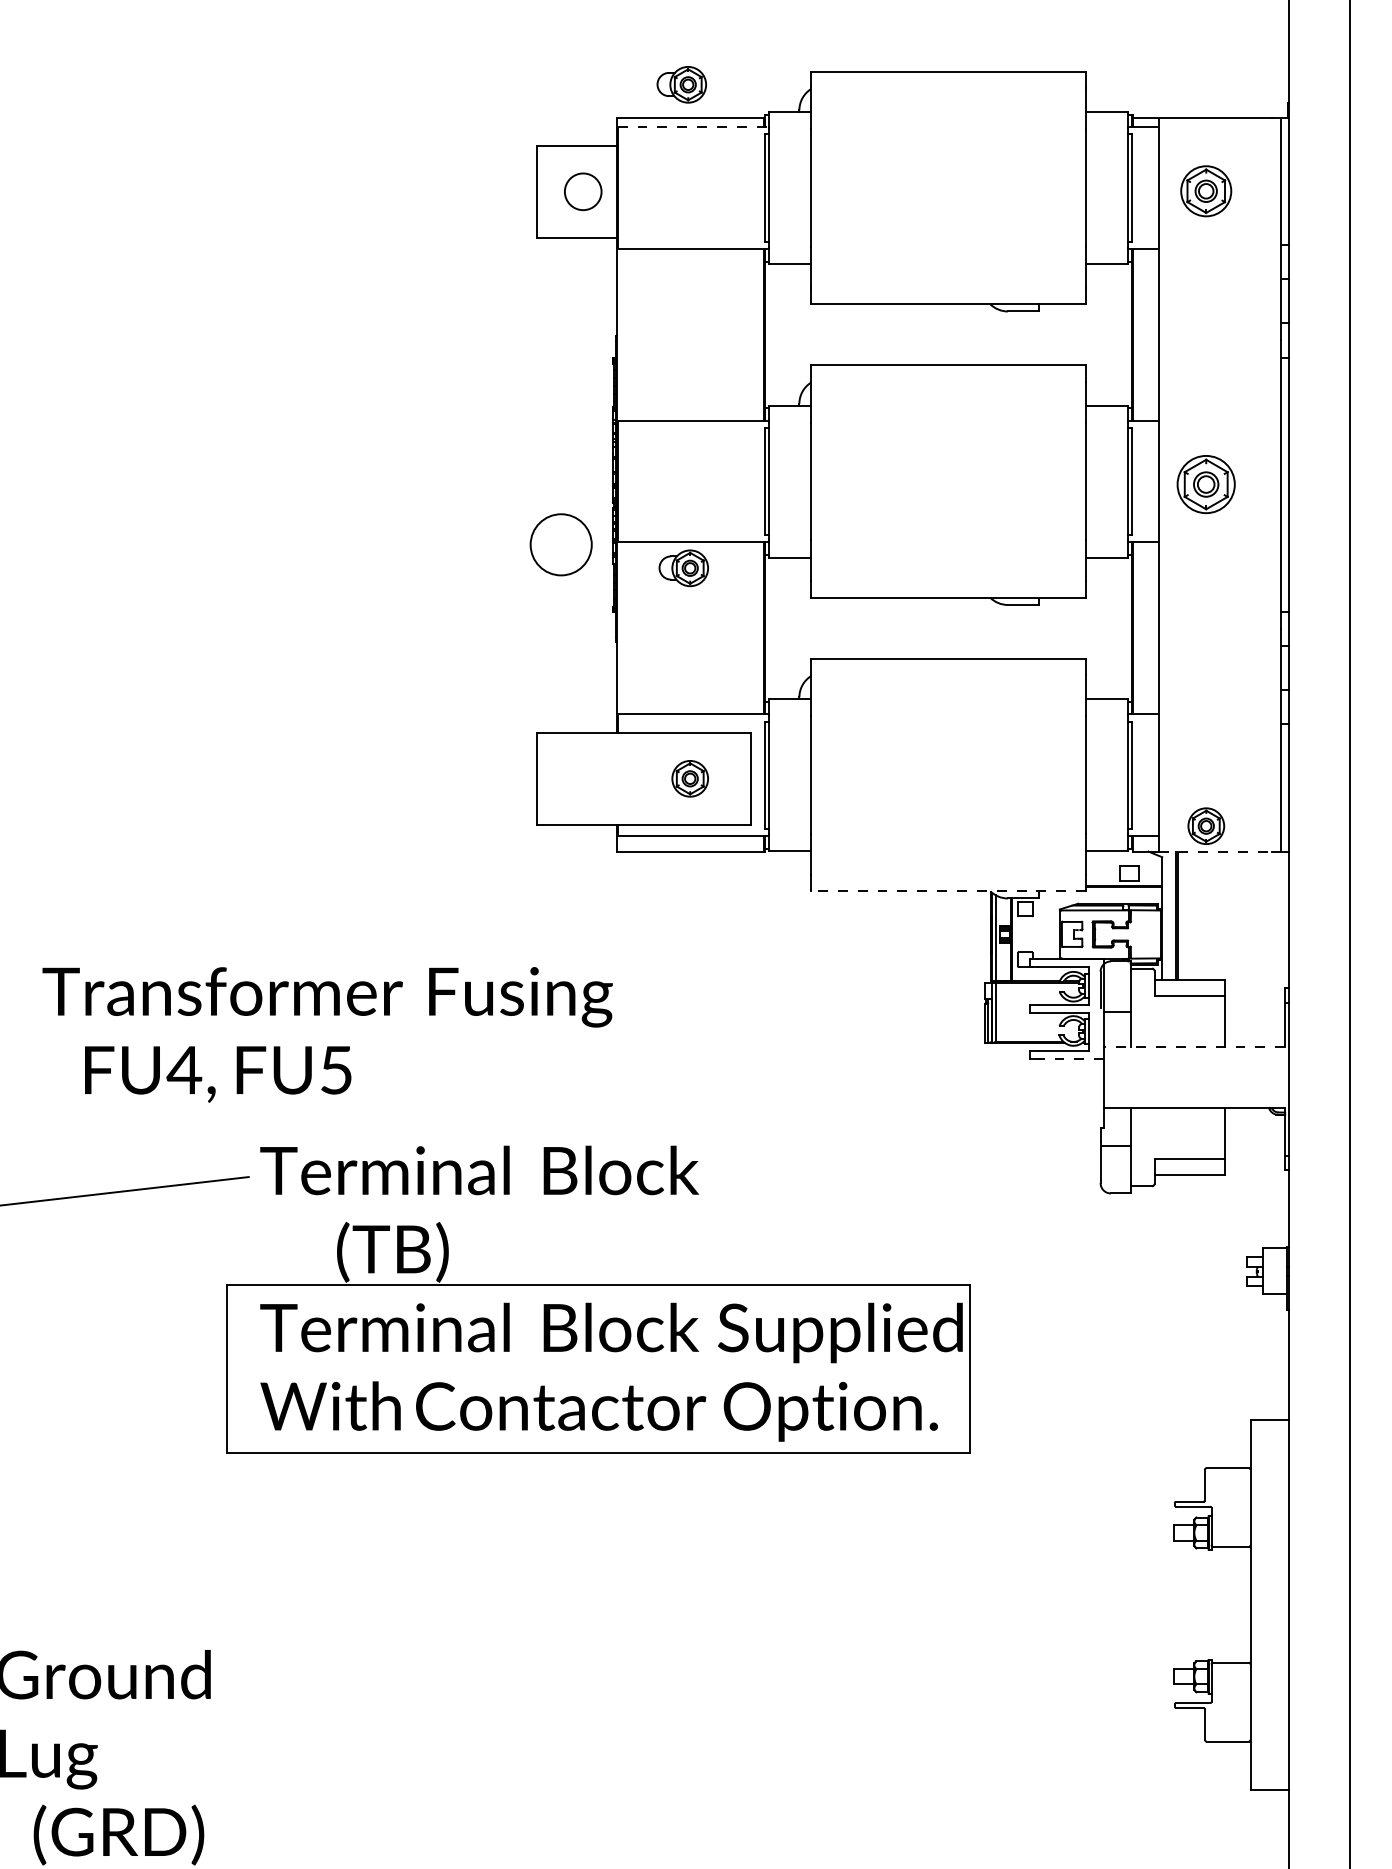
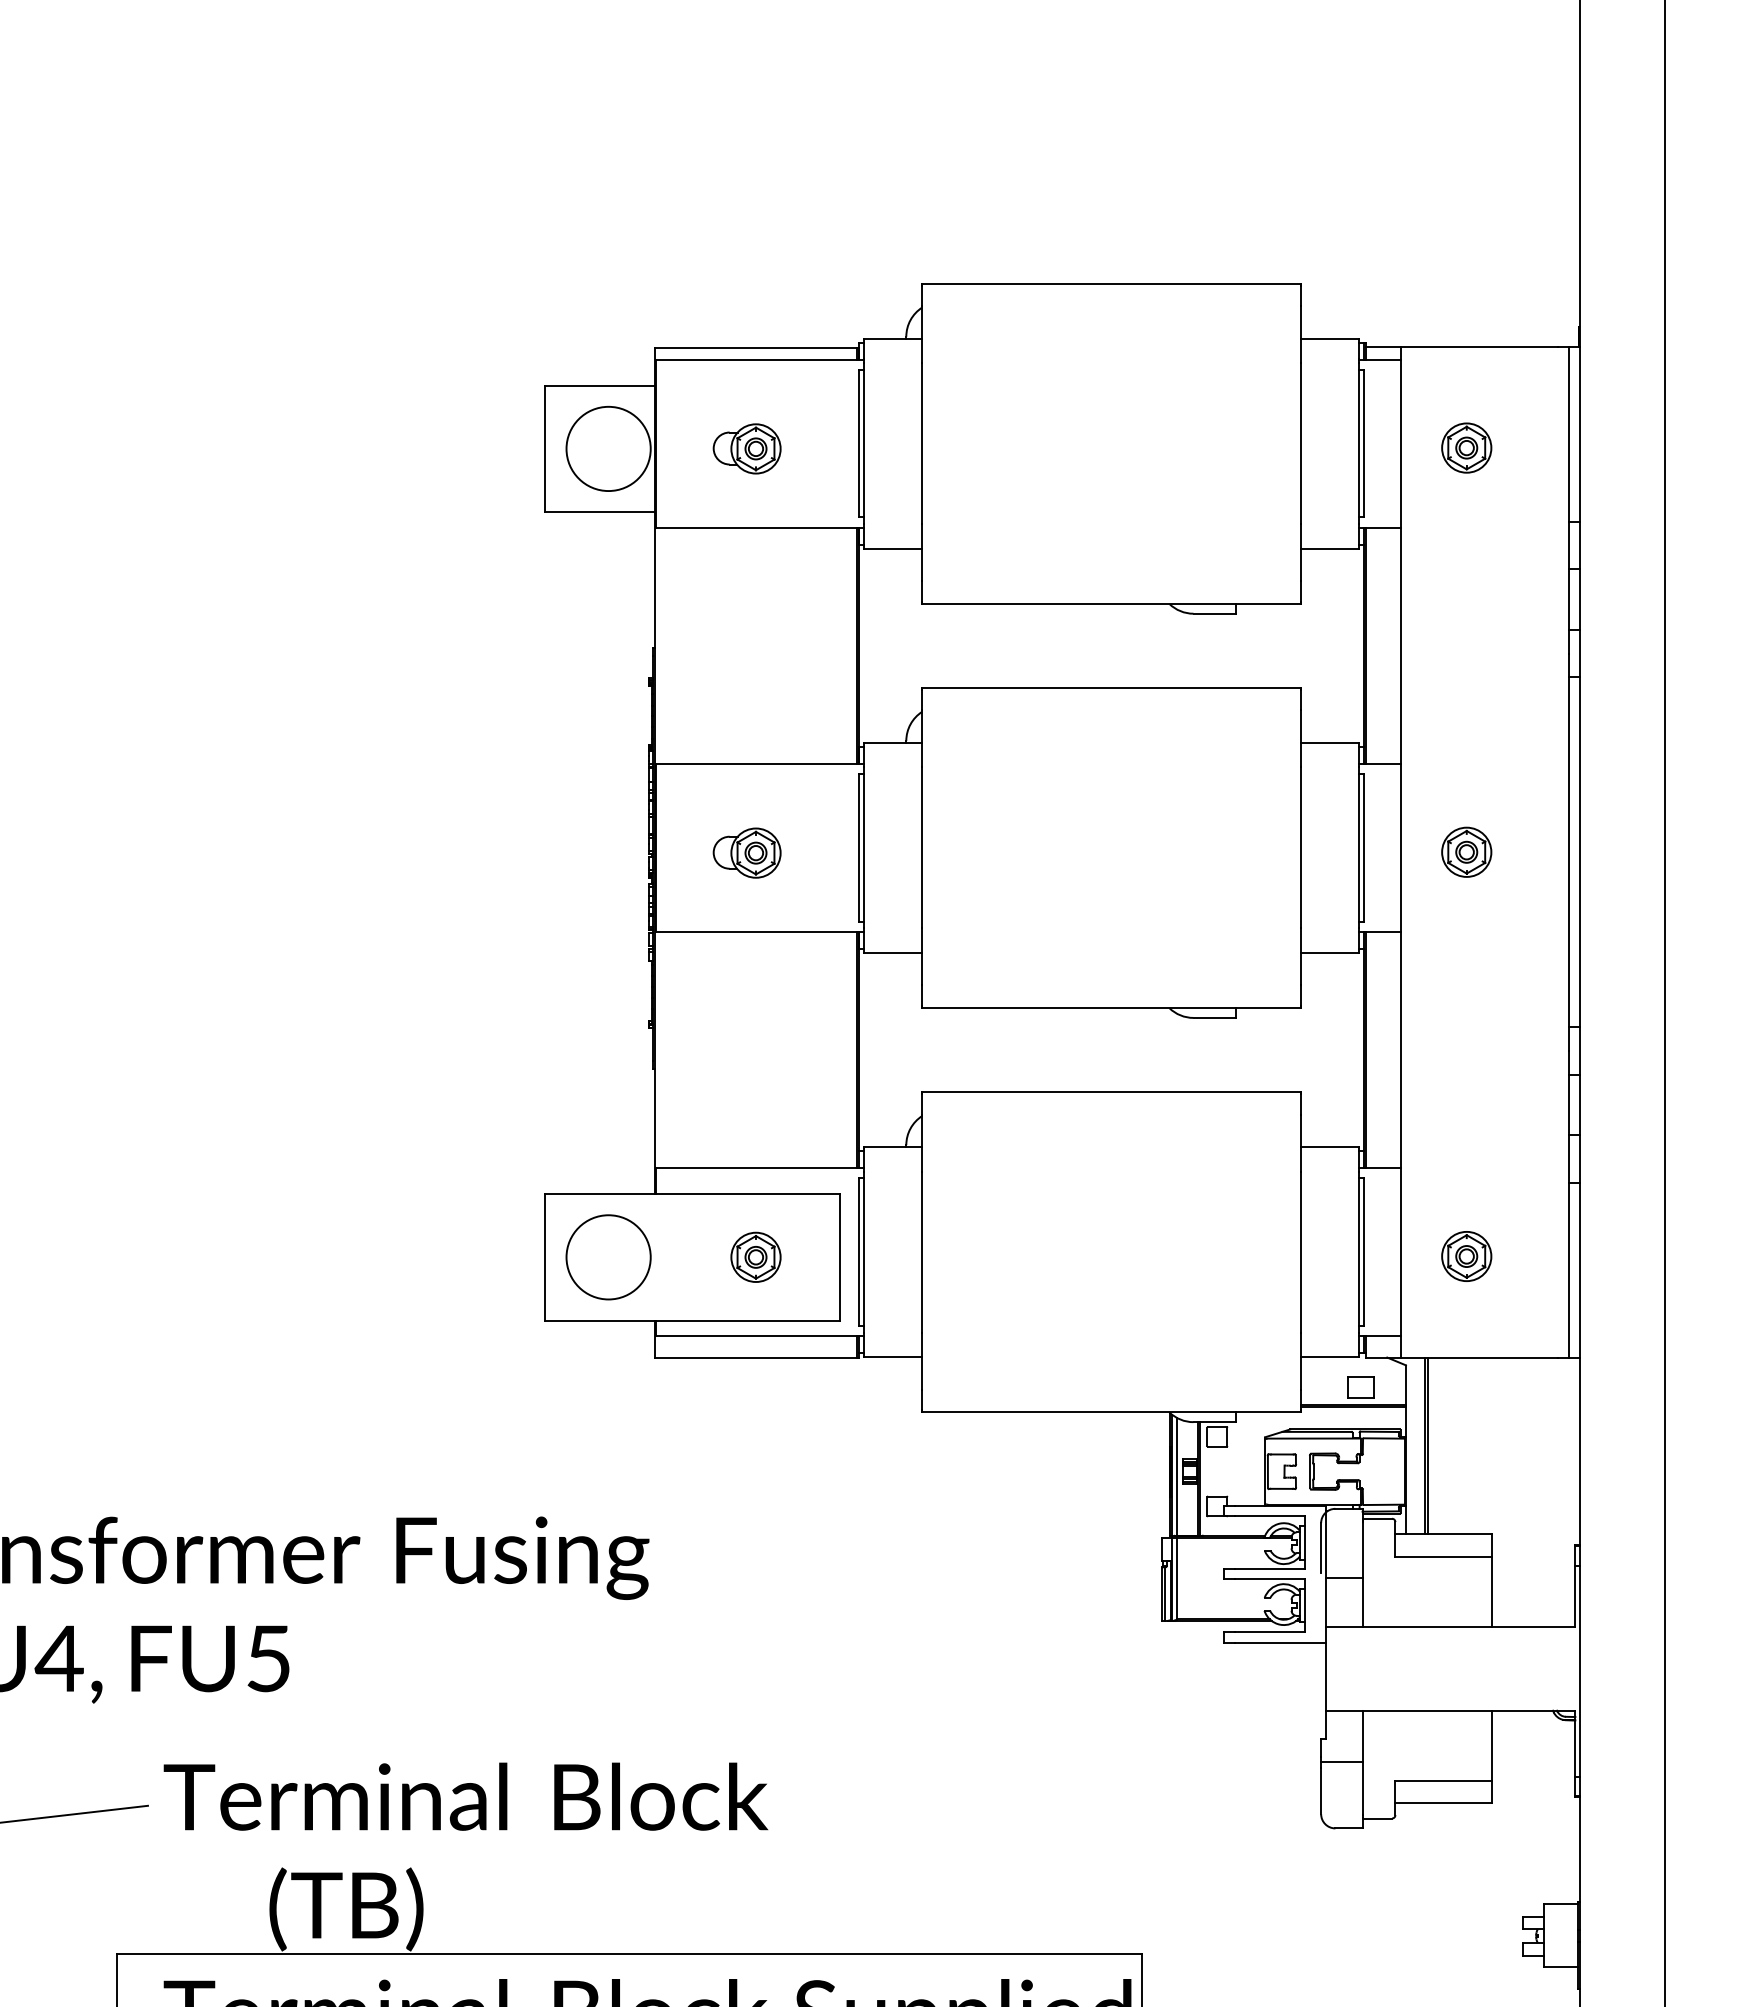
part: (681, 84) -> (746, 448), moved
line: (693, 127) -> (760, 360), dashed -> solid
part: (1206, 190) -> (1466, 447), size x0.71
circle: (582, 191) -> (607, 448), size x1.67
part: (1206, 484) -> (1466, 852), size x0.62
circle: (560, 544) -> (607, 1256), moved
part: (683, 568) -> (746, 853), moved
part: (1206, 825) -> (1466, 1255), moved
line: (1215, 851) -> (1479, 1357), dashed -> solid
line: (948, 891) -> (1111, 1412), dashed -> solid
line: (1194, 1046) -> (1450, 1625), dashed -> solid
line: (1070, 1058) -> (1279, 1642), dashed -> solid

